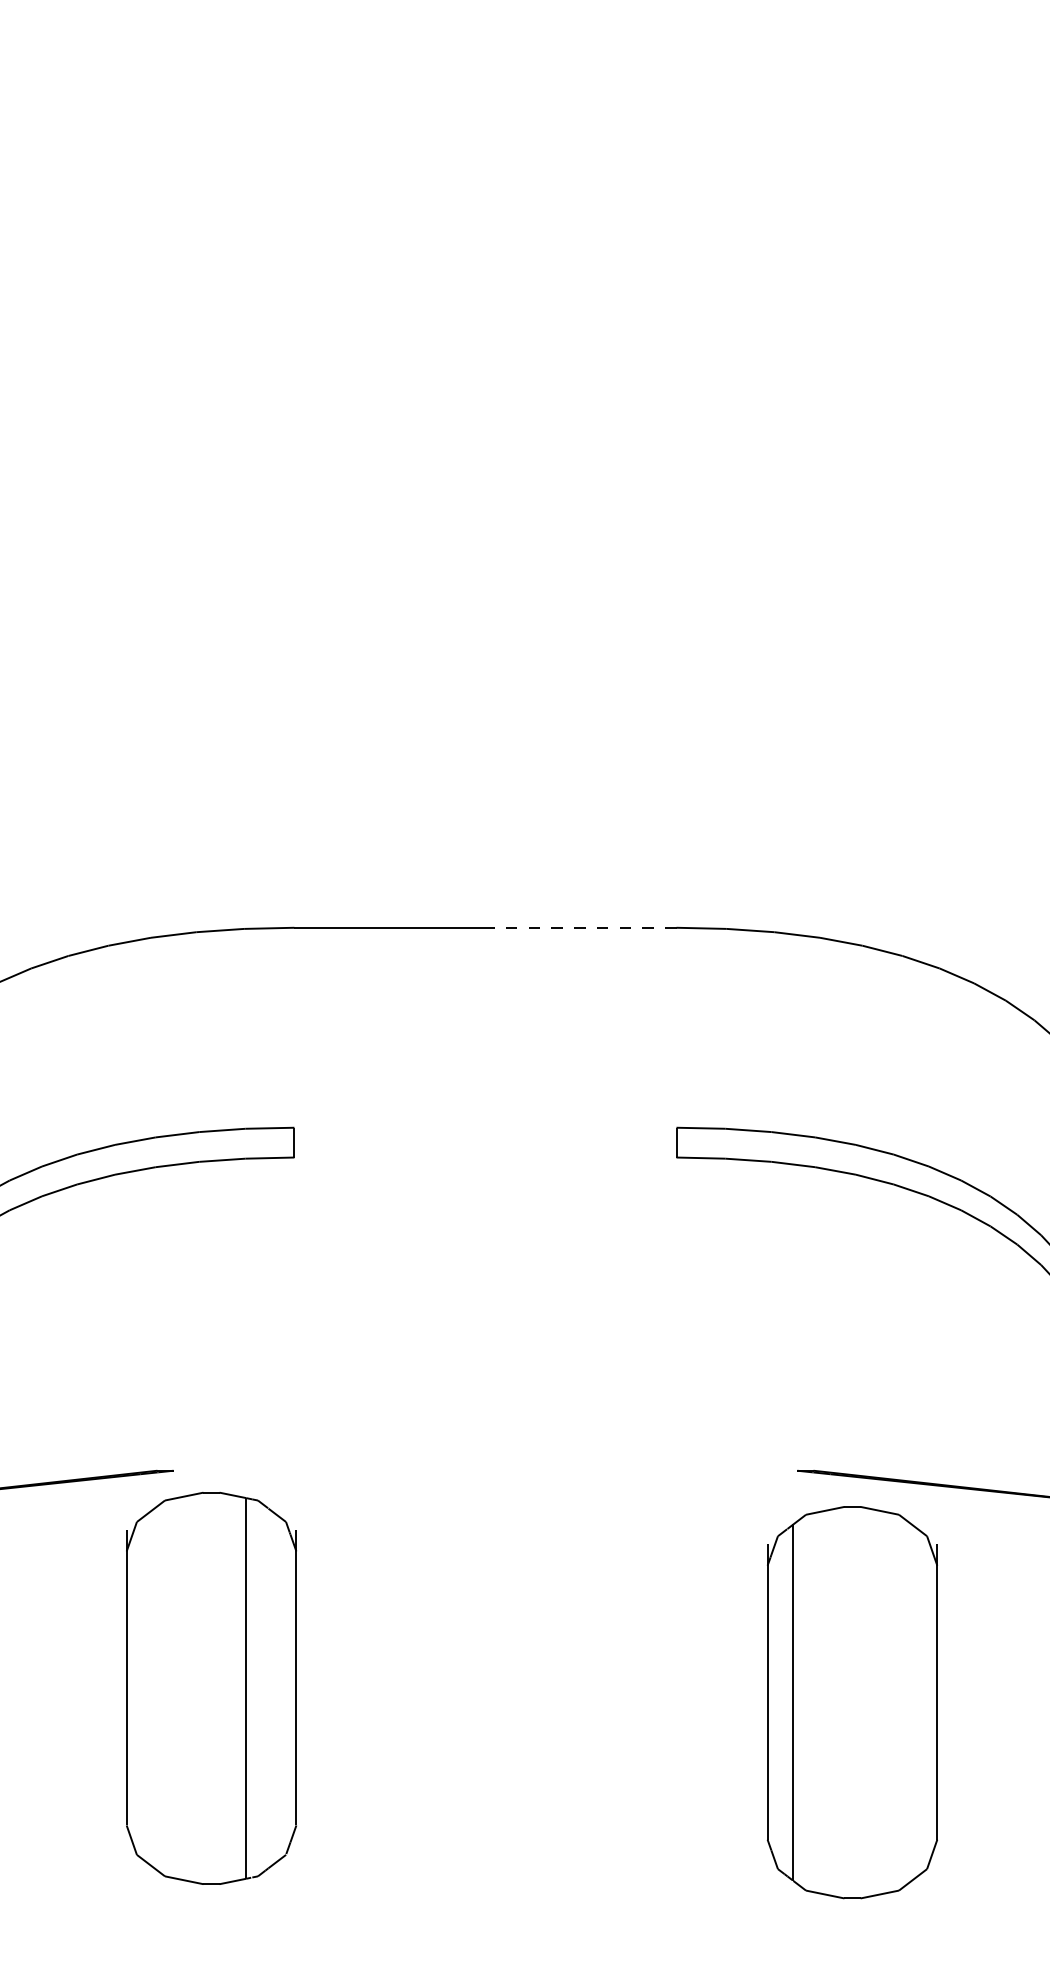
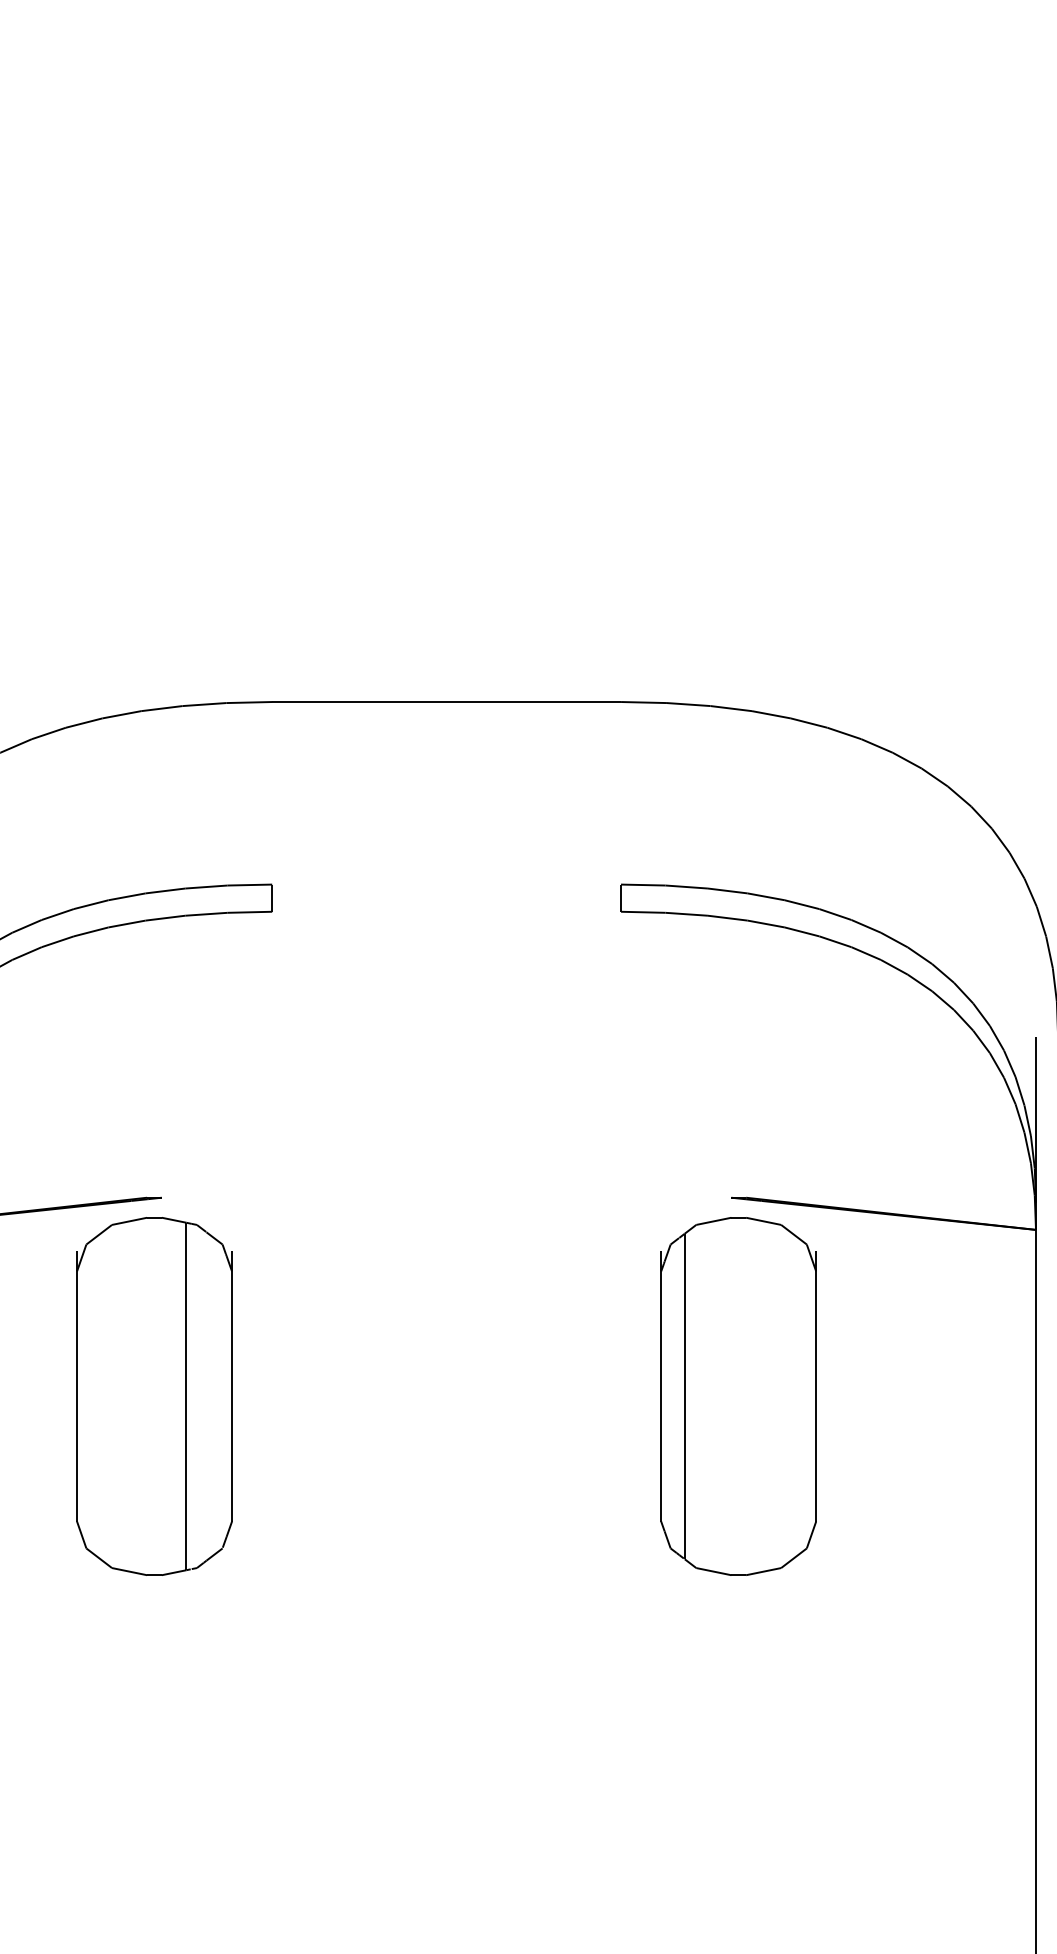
line: (580, 928) -> (533, 702), dashed -> solid
part: (211, 1688) -> (154, 1396), moved
part: (852, 1702) -> (738, 1396), moved

